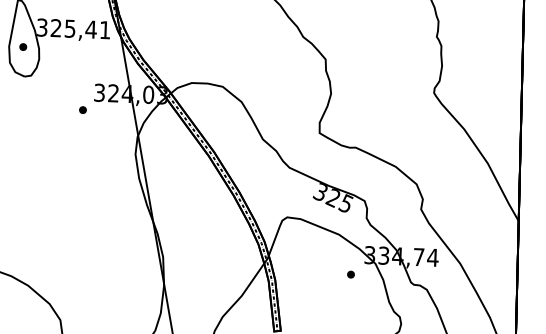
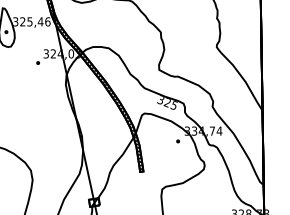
text: (104, 29) -> (47, 21), 325,41 -> 325,46

